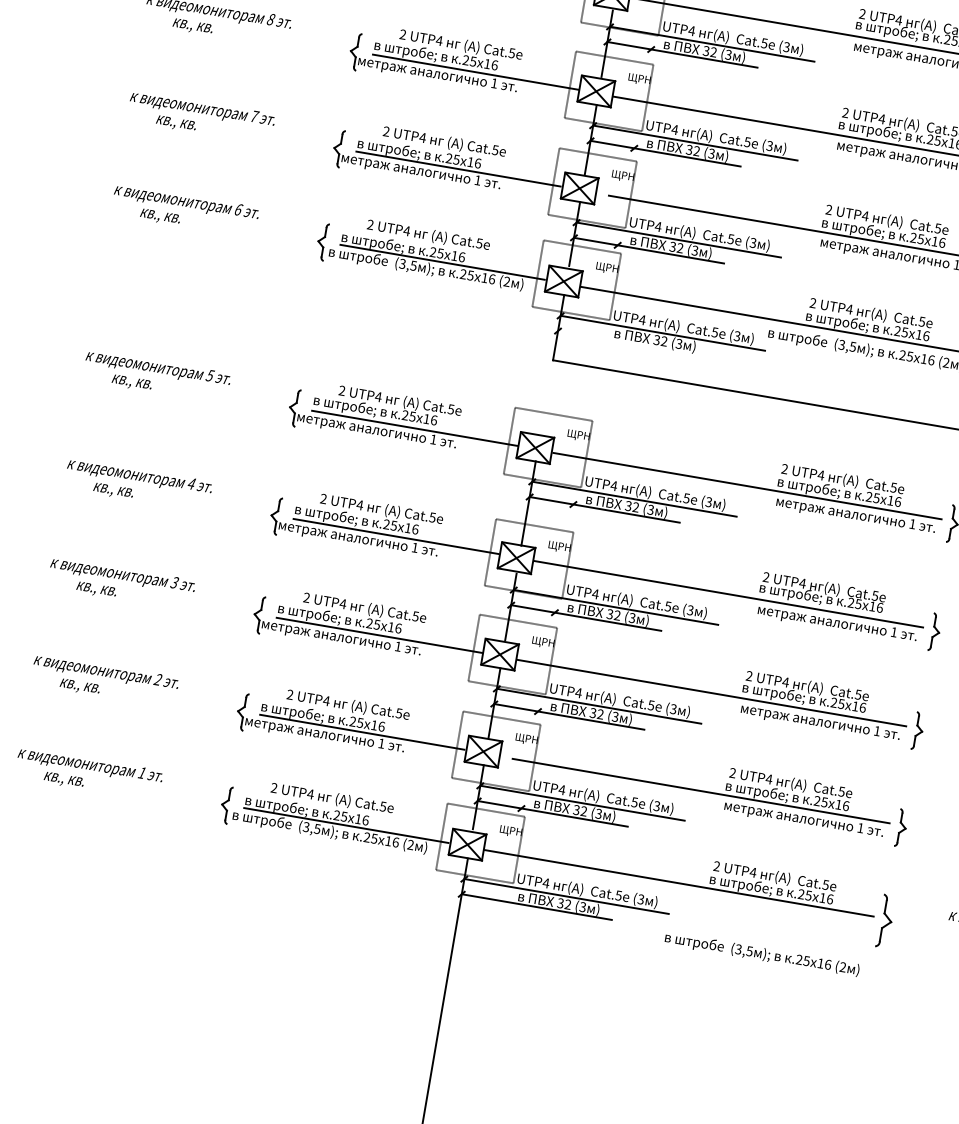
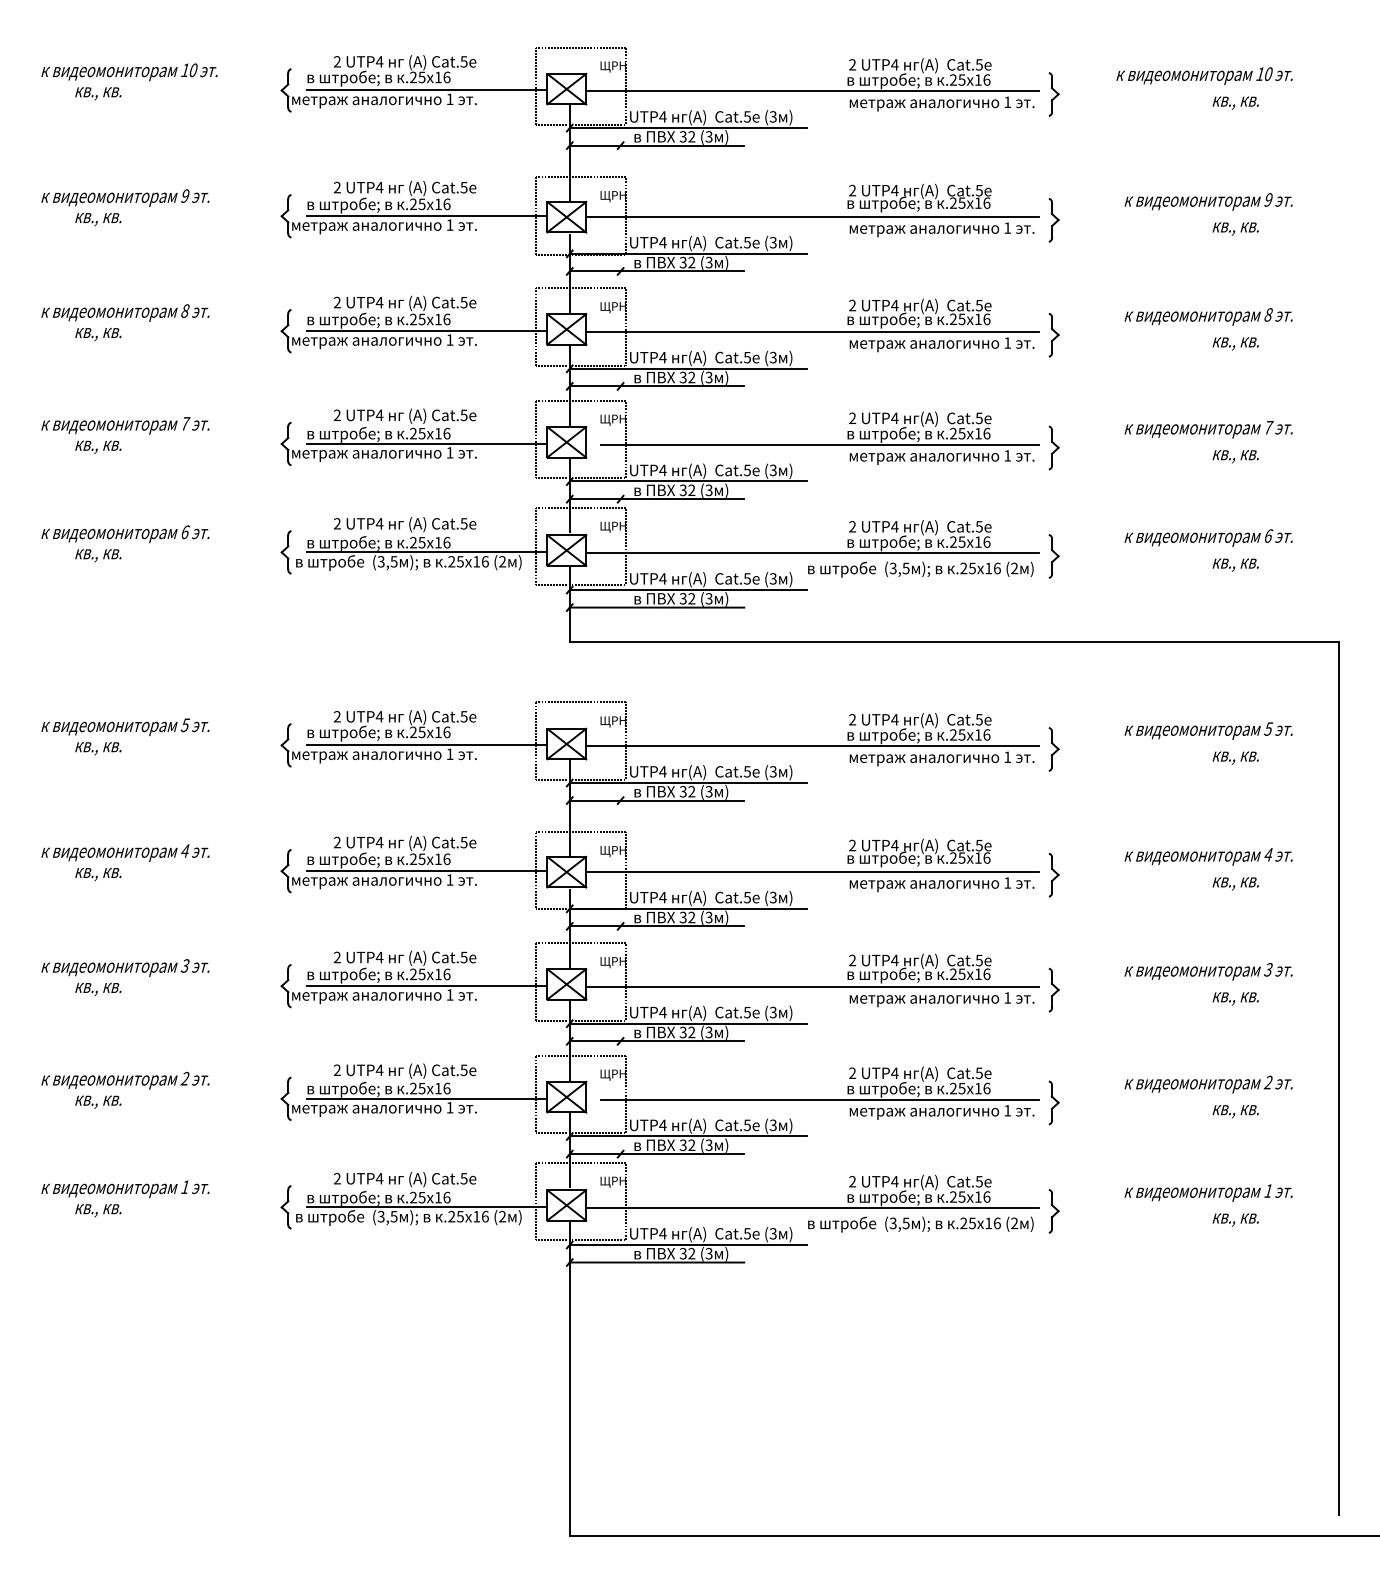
line: (632, 343) -> (656, 607), added
part: (885, 921) -> (1053, 1211), size x0.71
text: (761, 954) -> (920, 1224), moved

